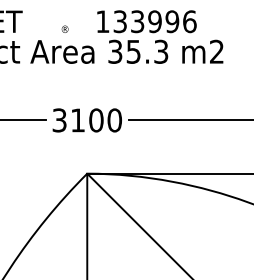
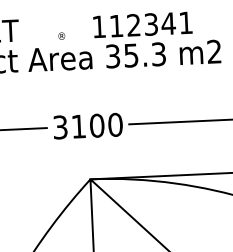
text: (154, 21) -> (150, 24), 133996 -> 112341

